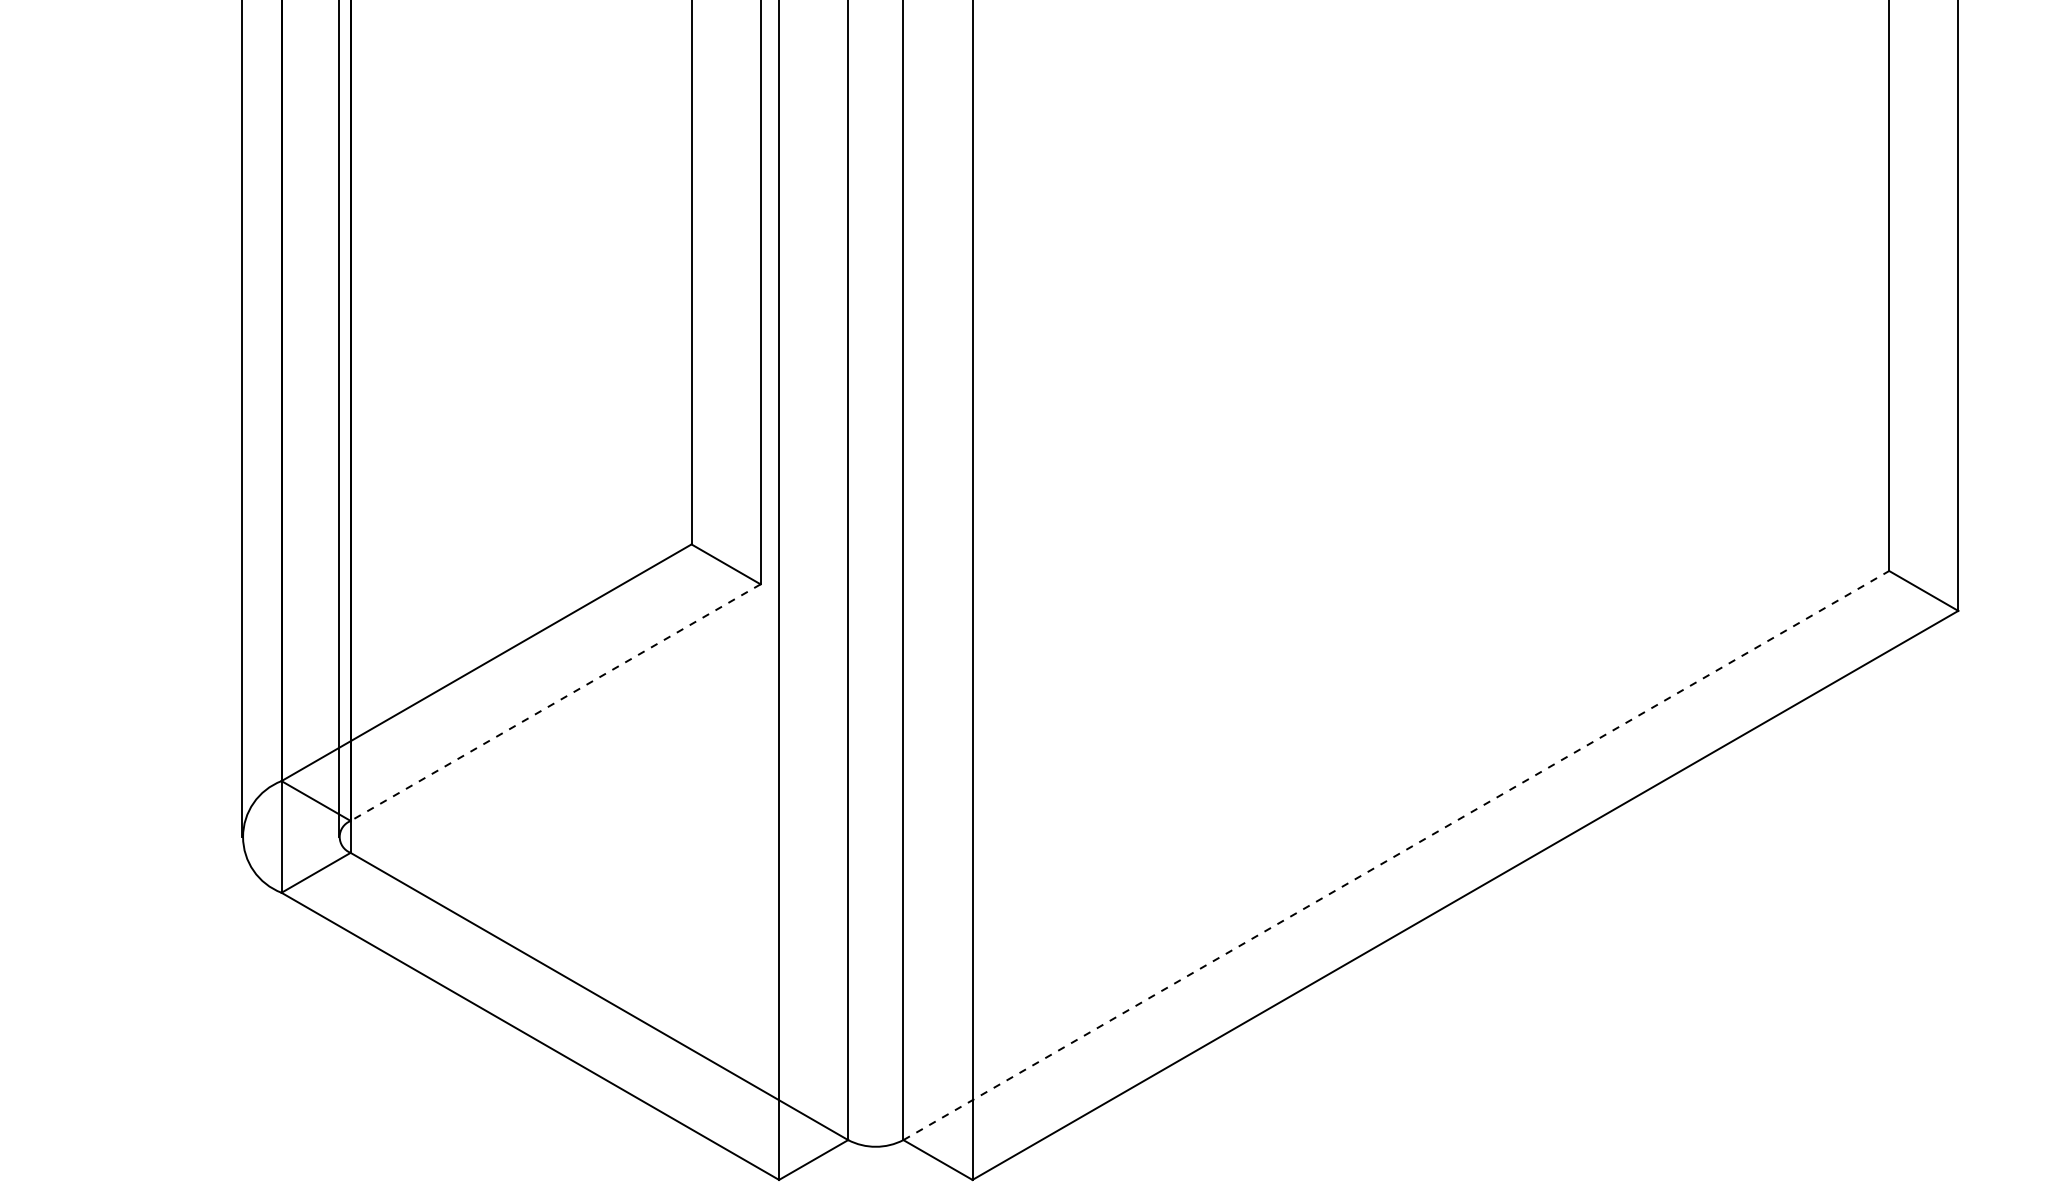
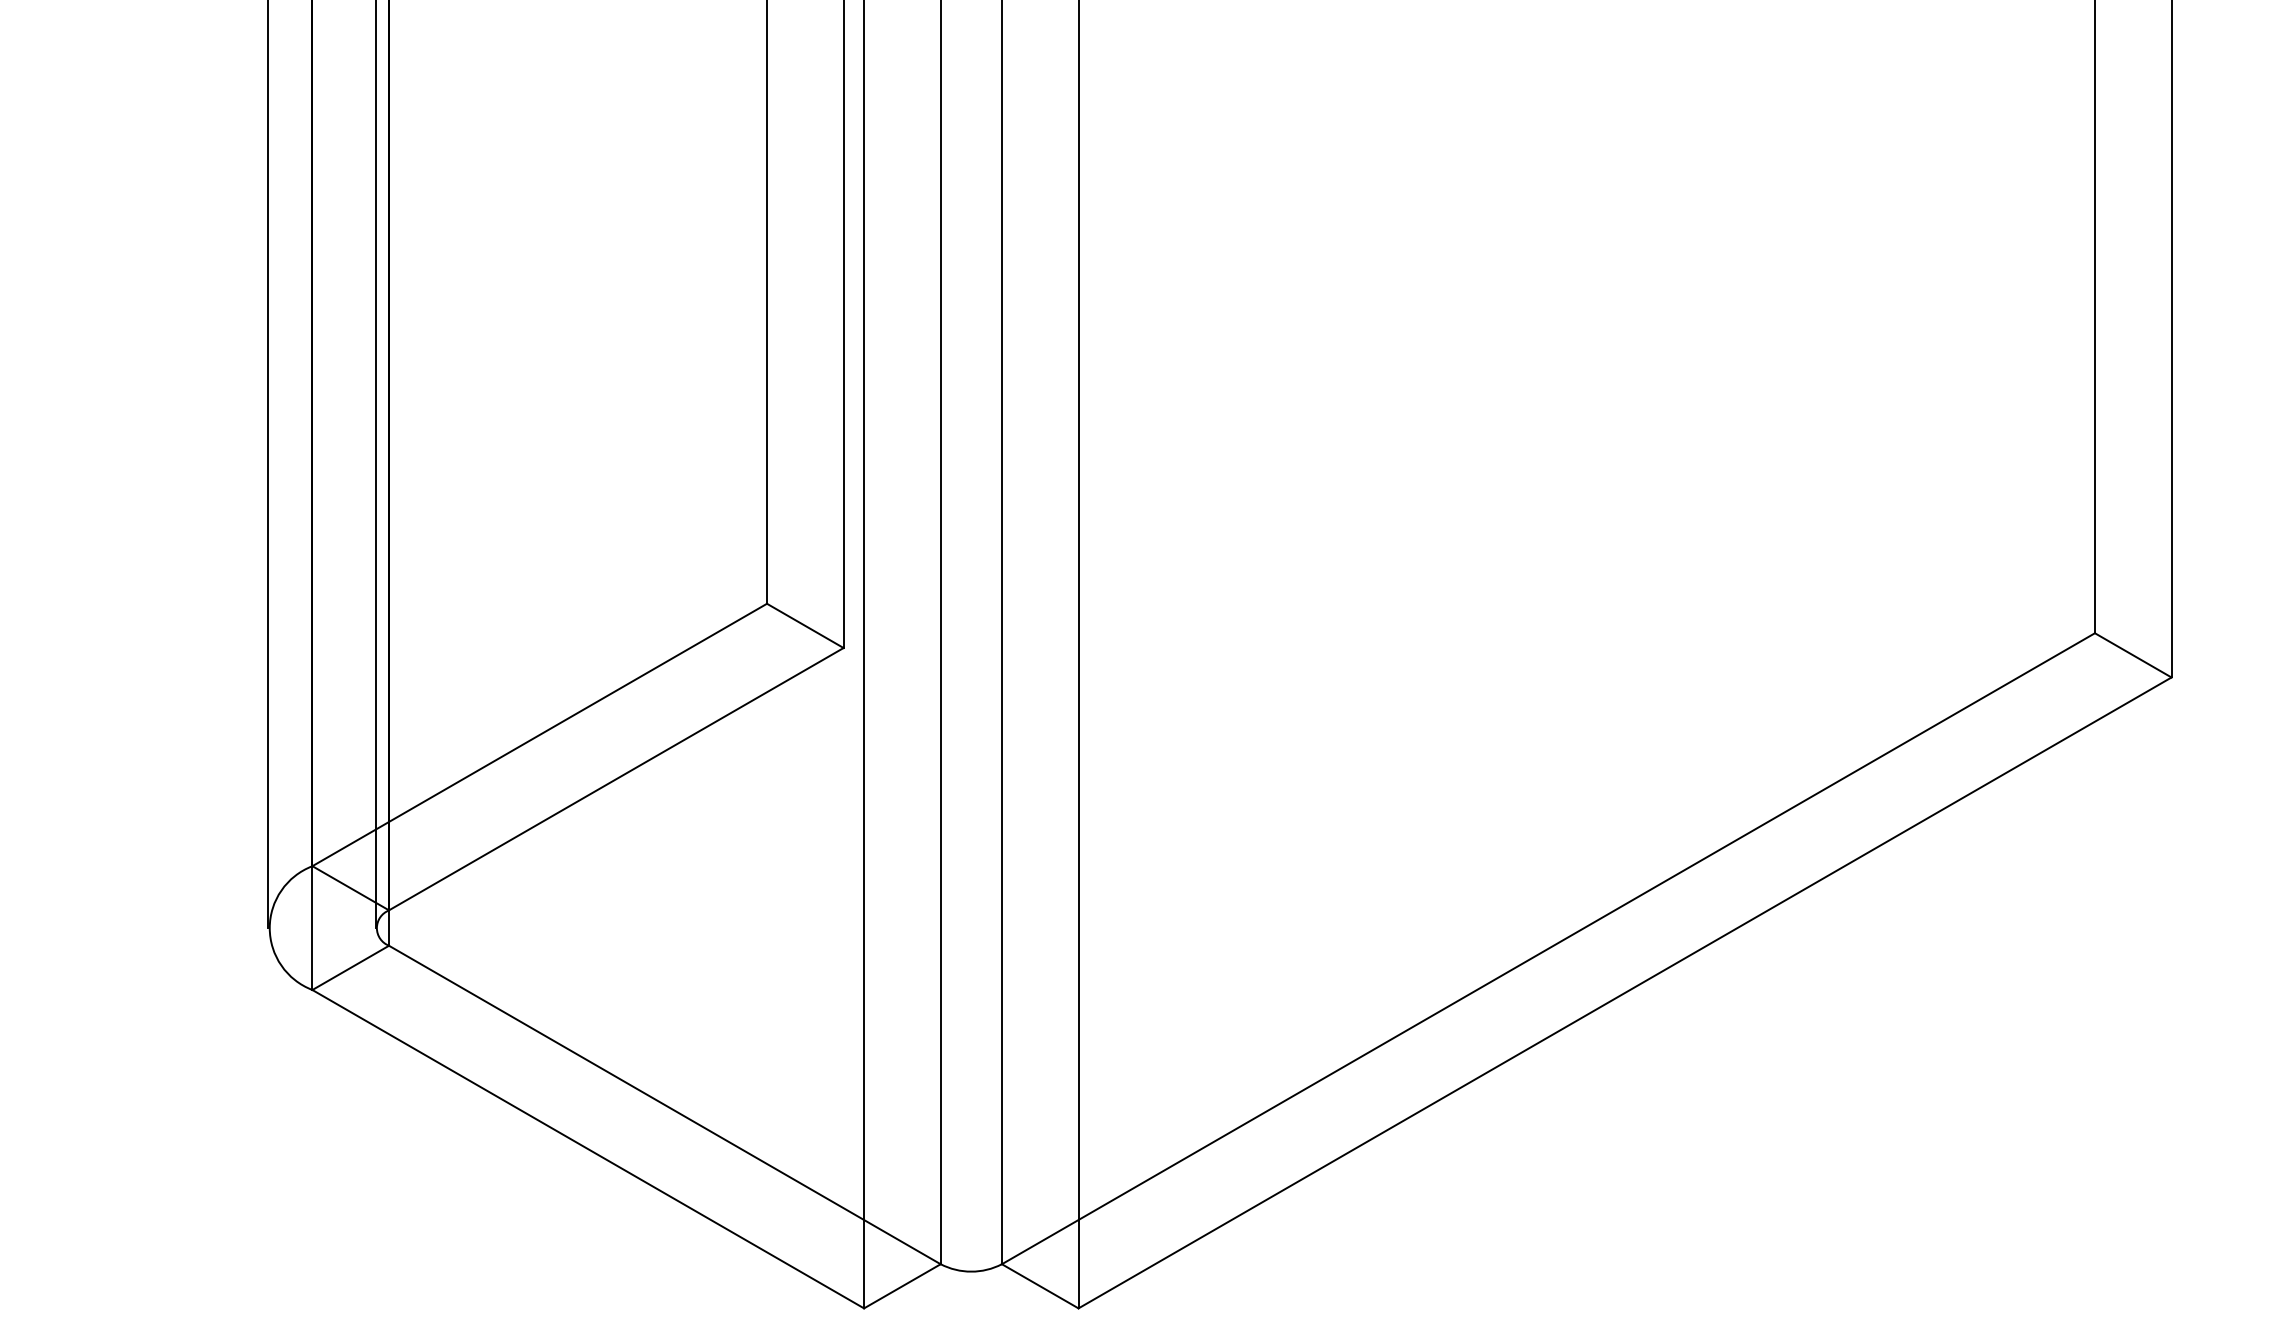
line: (554, 702) -> (615, 779), dashed -> solid
line: (1396, 855) -> (1548, 948), dashed -> solid

